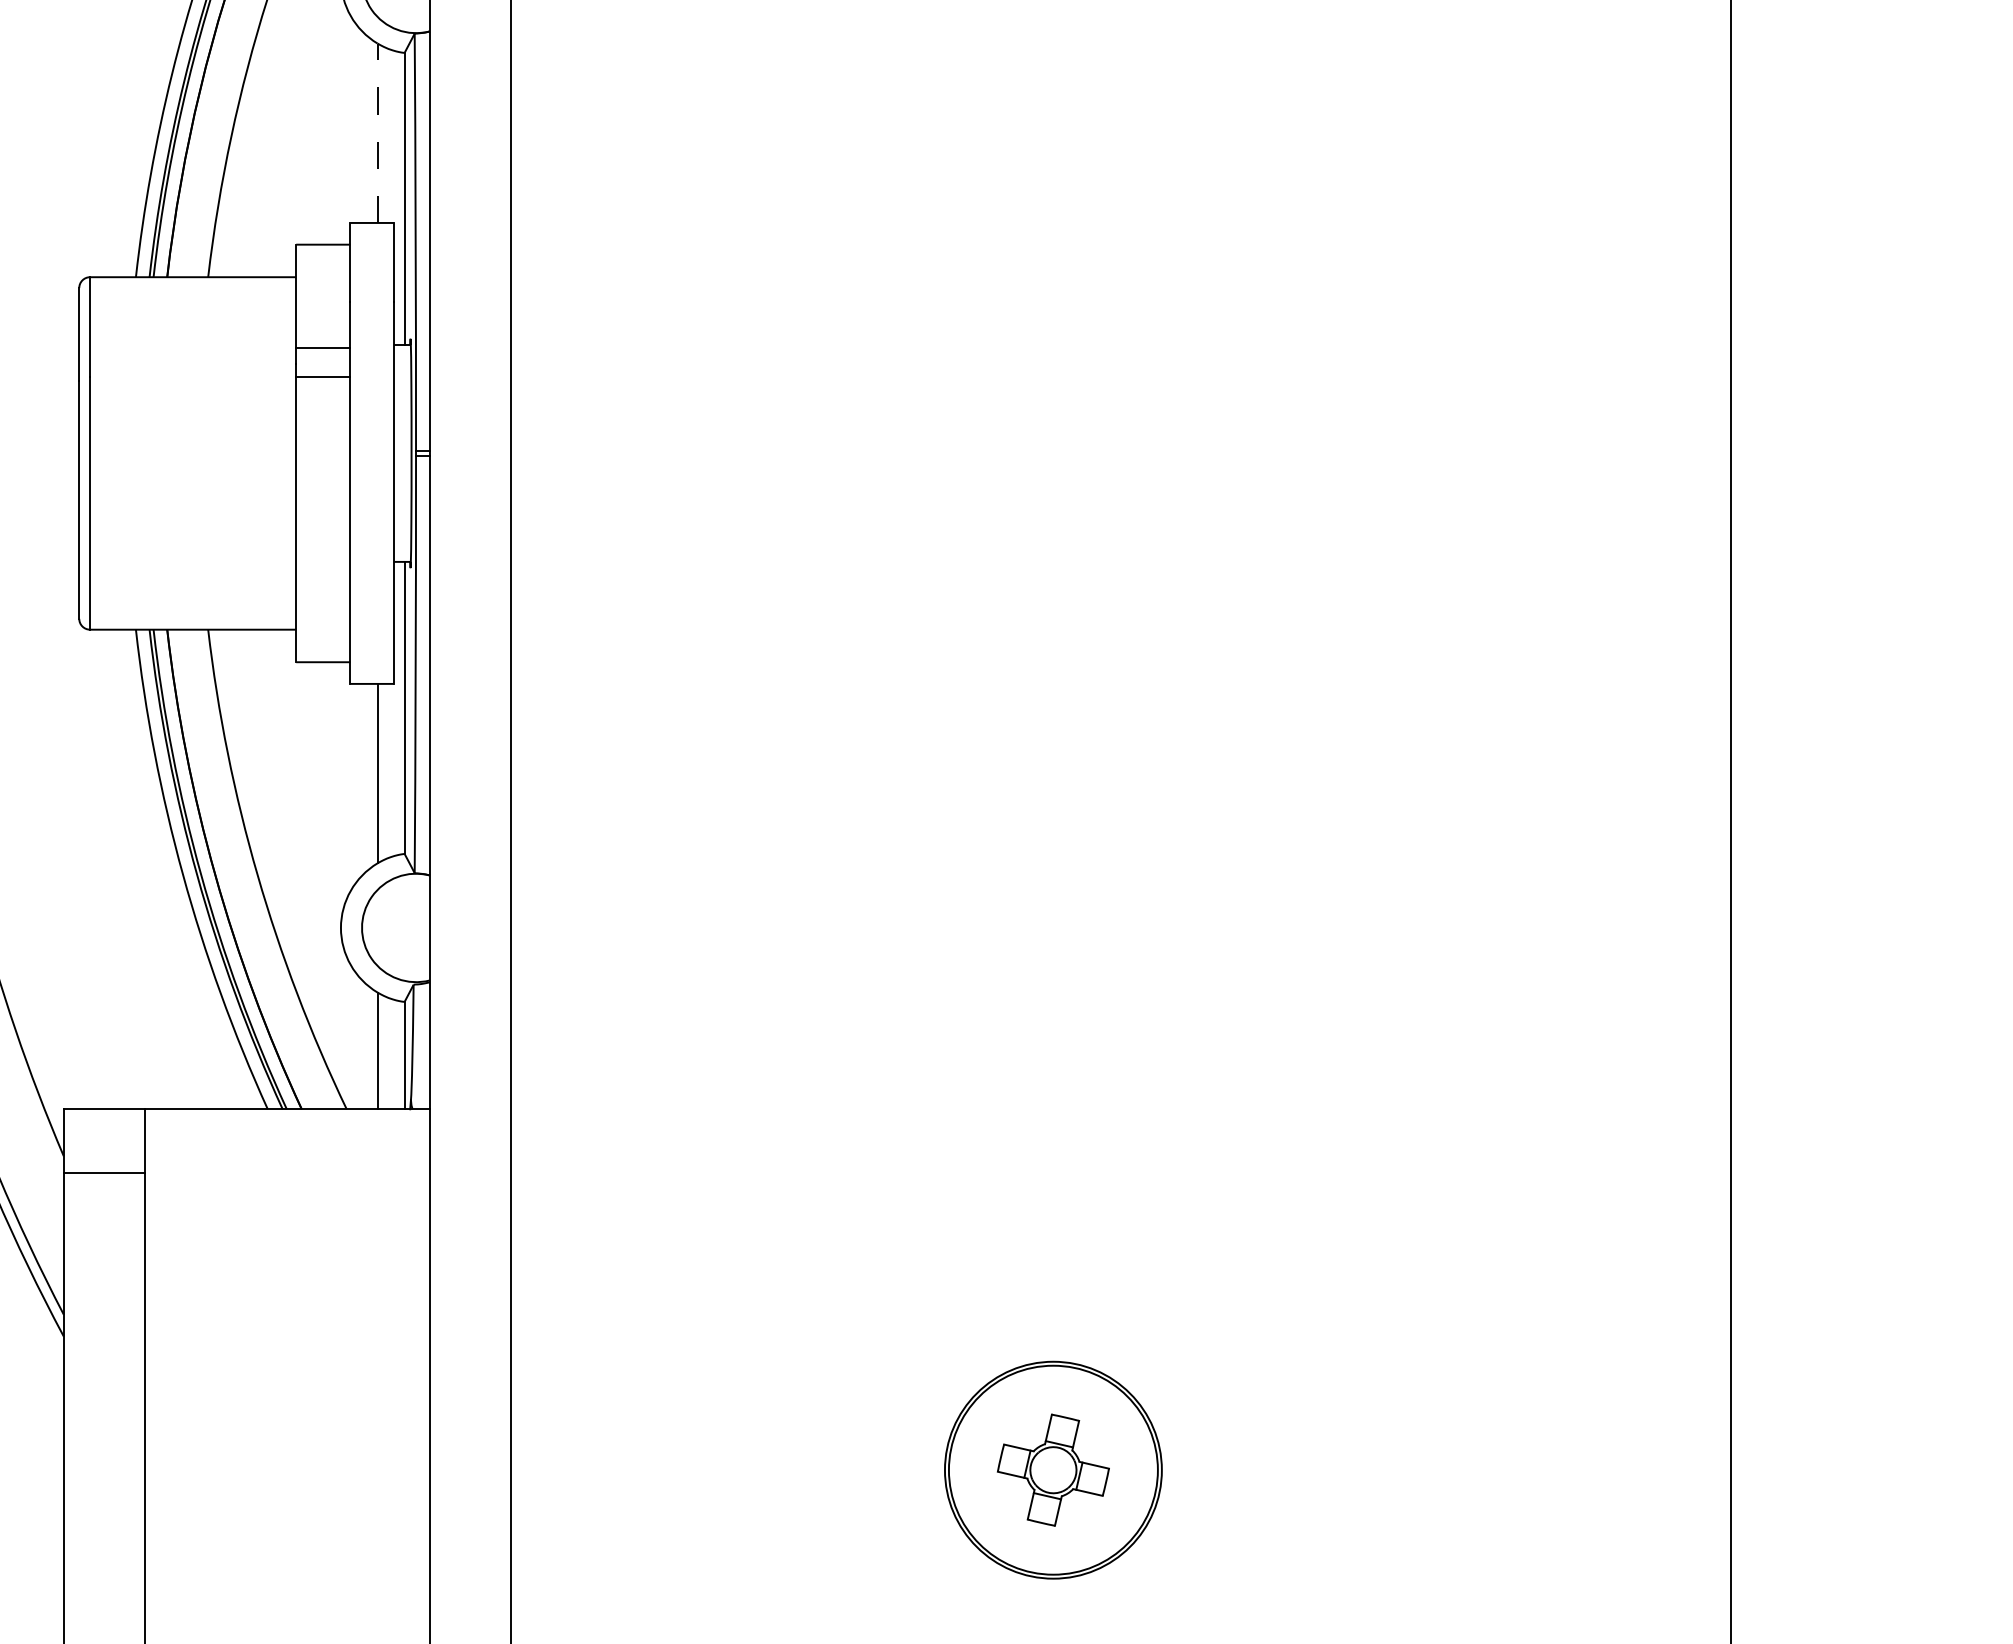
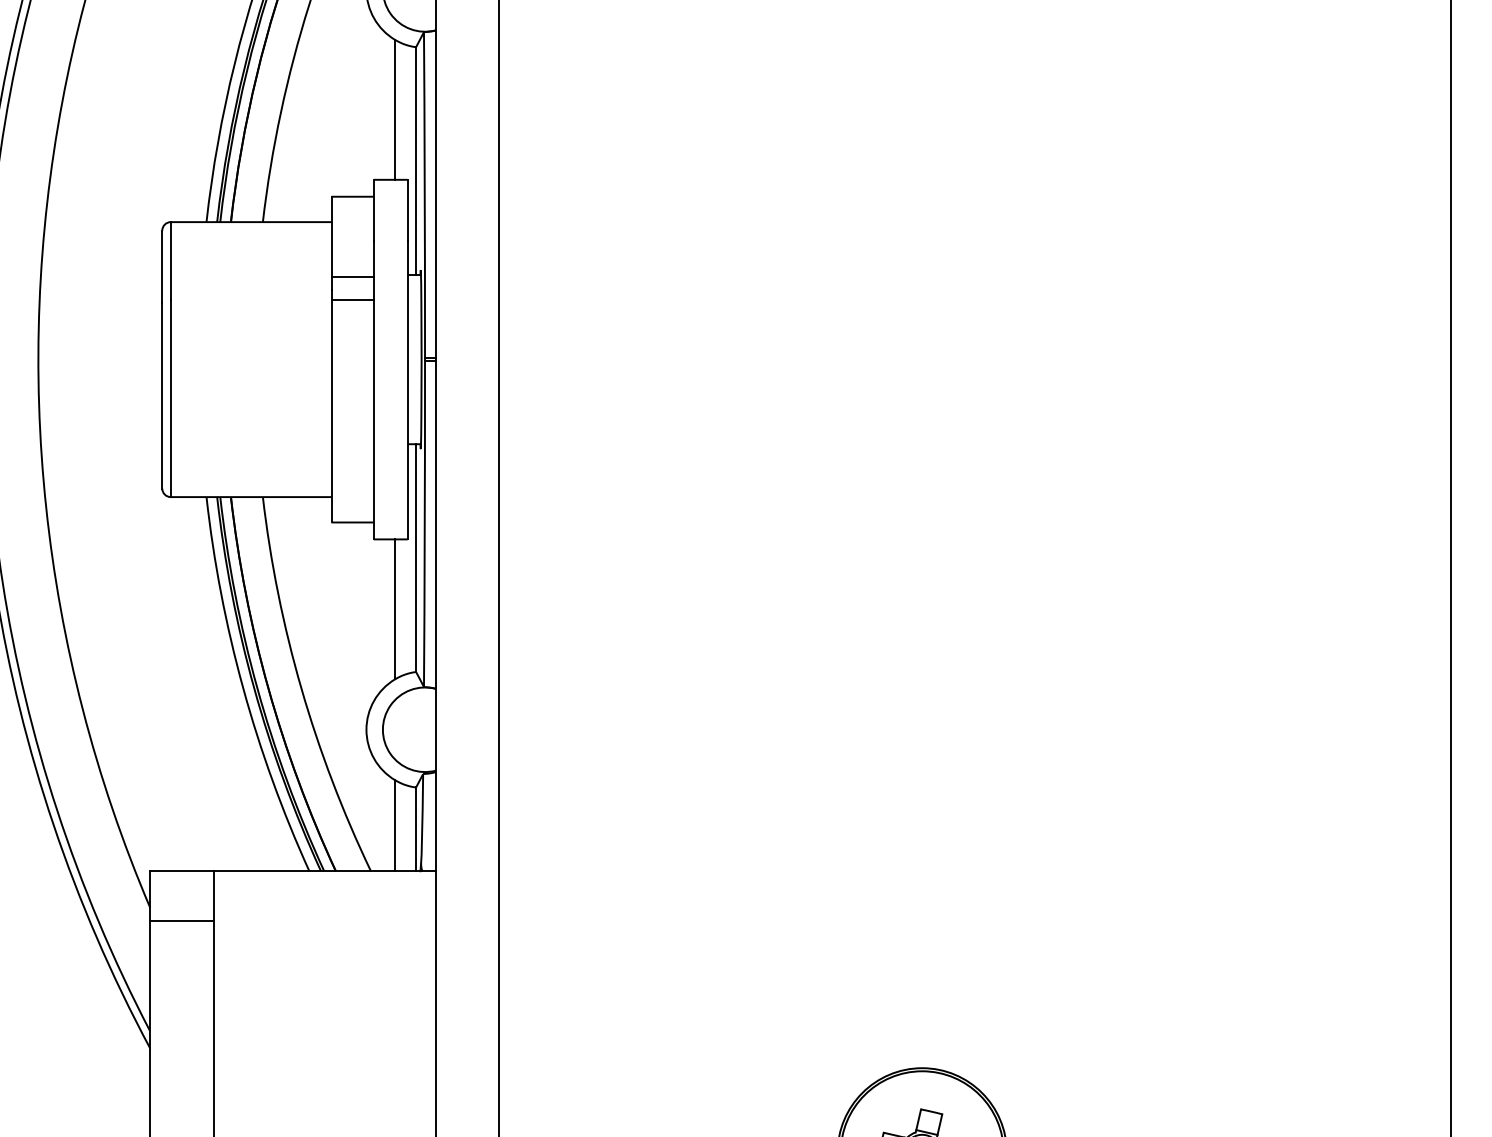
line: (377, 133) -> (394, 110), dashed -> solid

